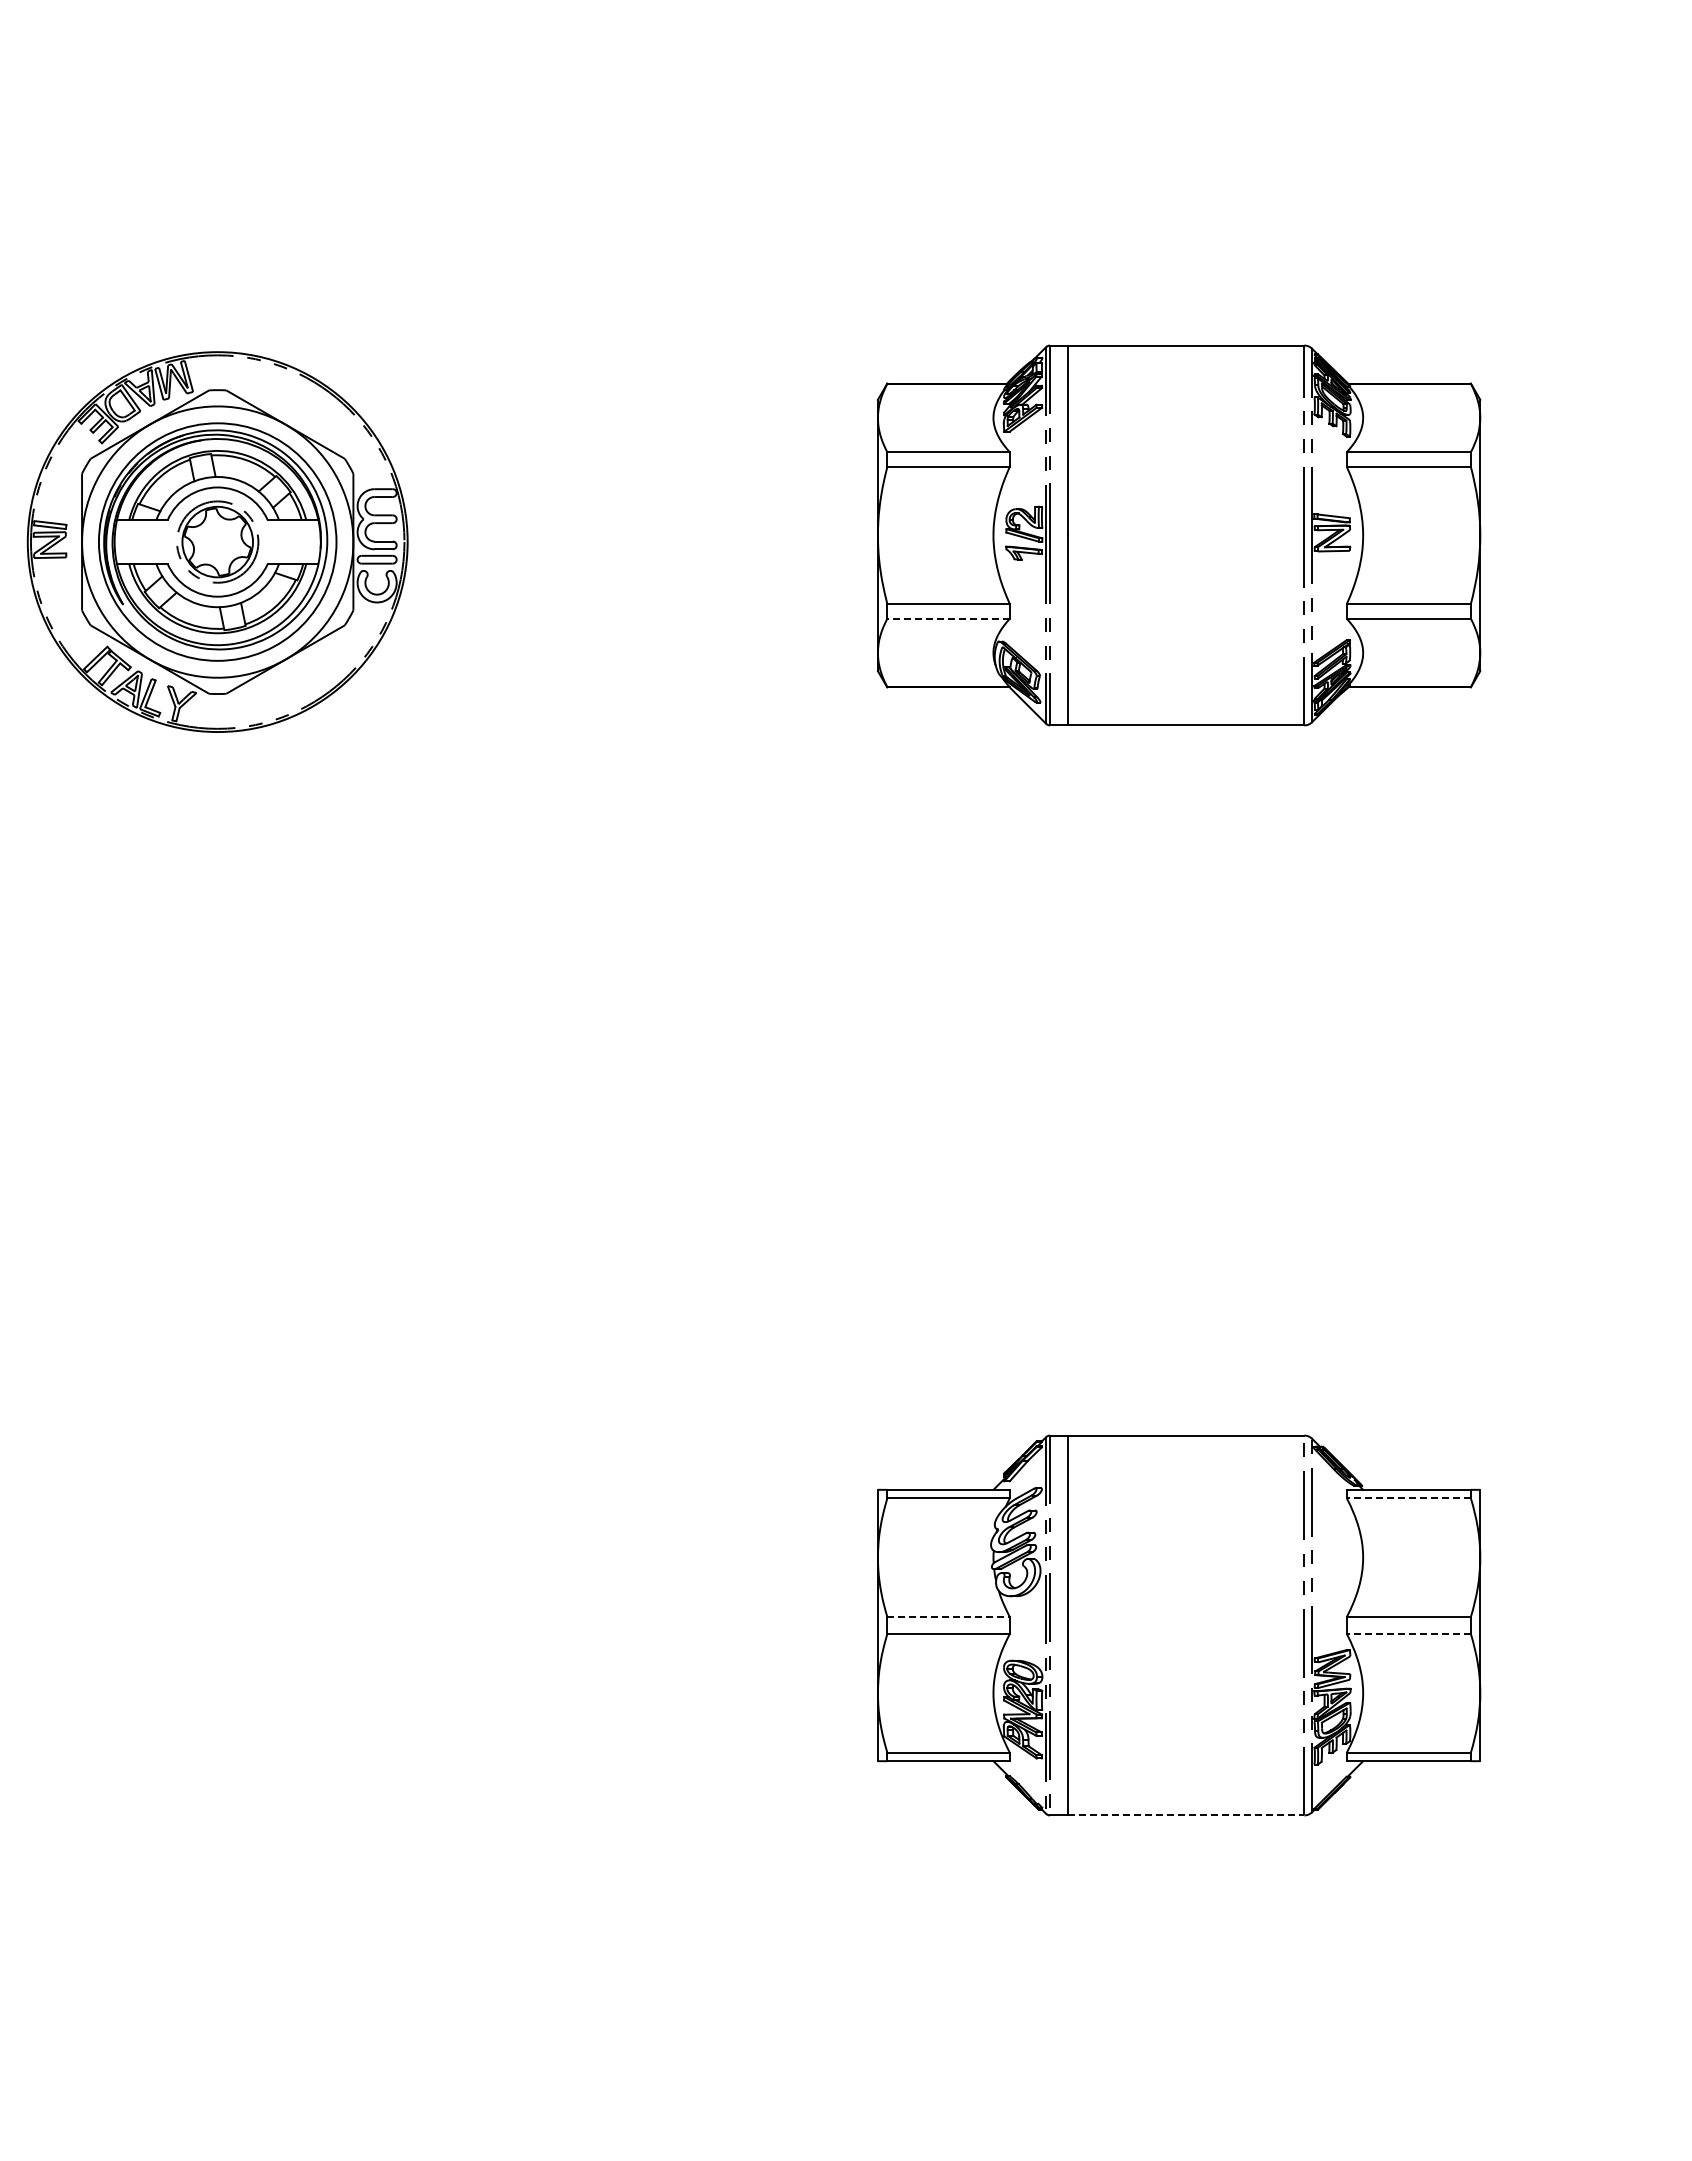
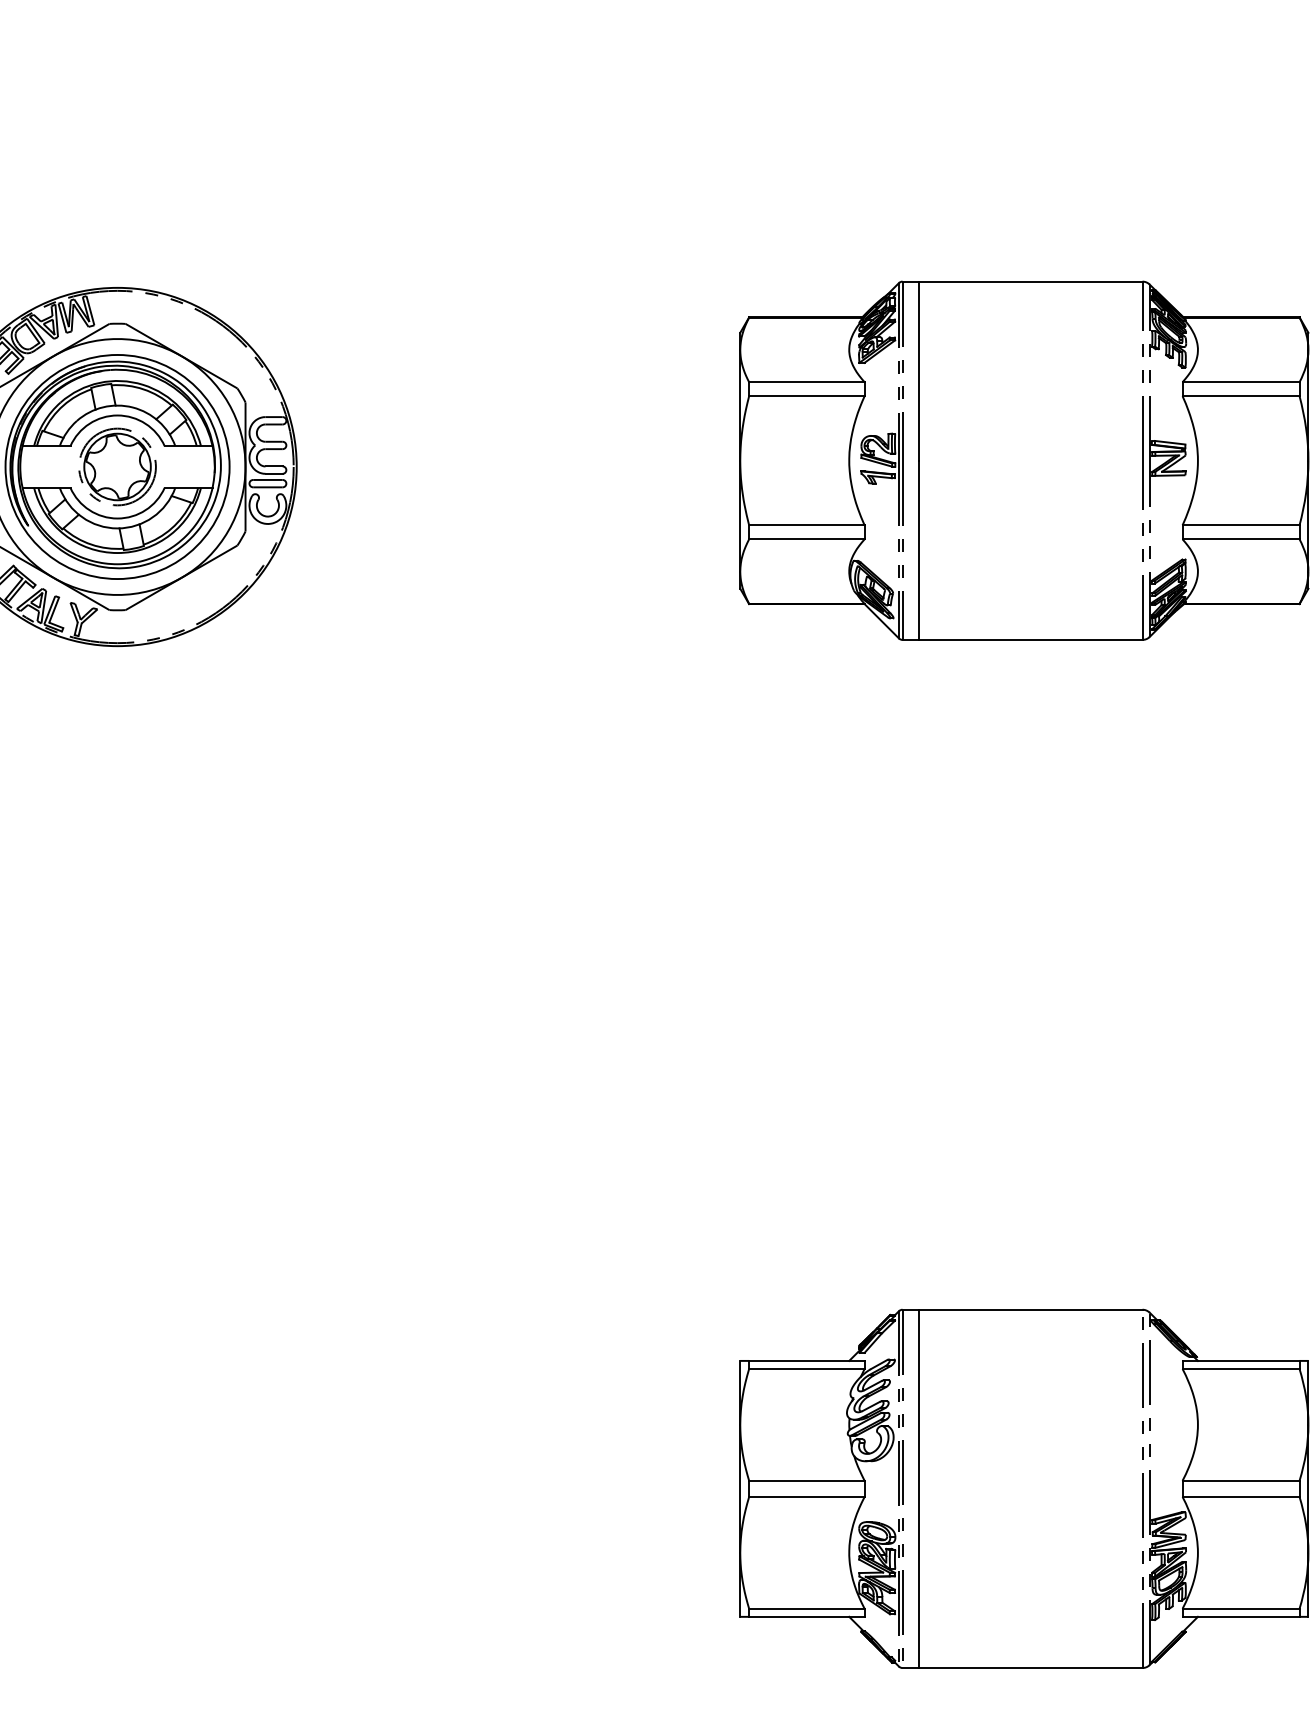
line: (948, 618) -> (806, 539), dashed -> solid
line: (1408, 1498) -> (1240, 1369), dashed -> solid
line: (949, 1616) -> (807, 1480), dashed -> solid
line: (1408, 1634) -> (1240, 1497), dashed -> solid
line: (1186, 1815) -> (1031, 1668), dashed -> solid

